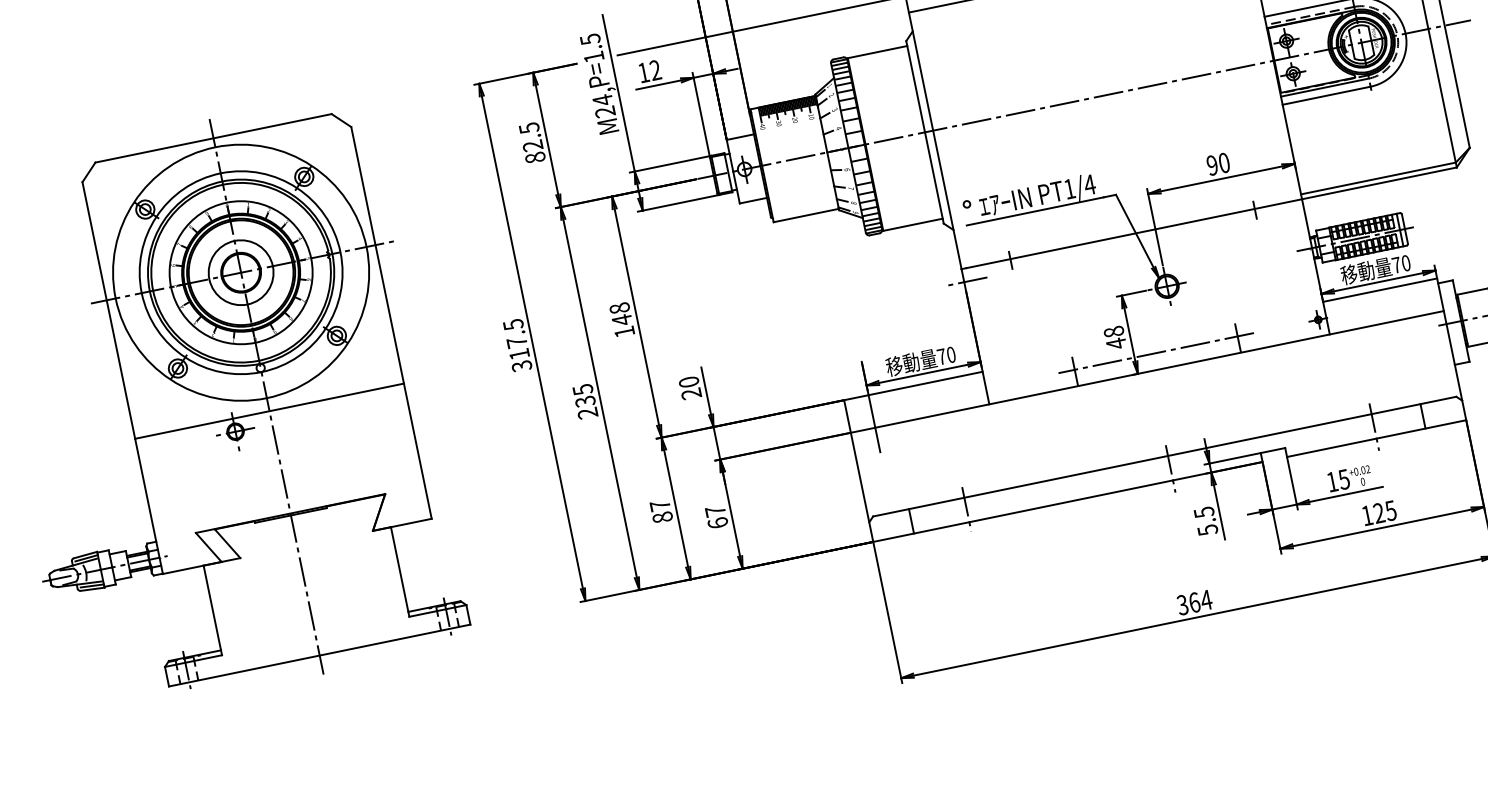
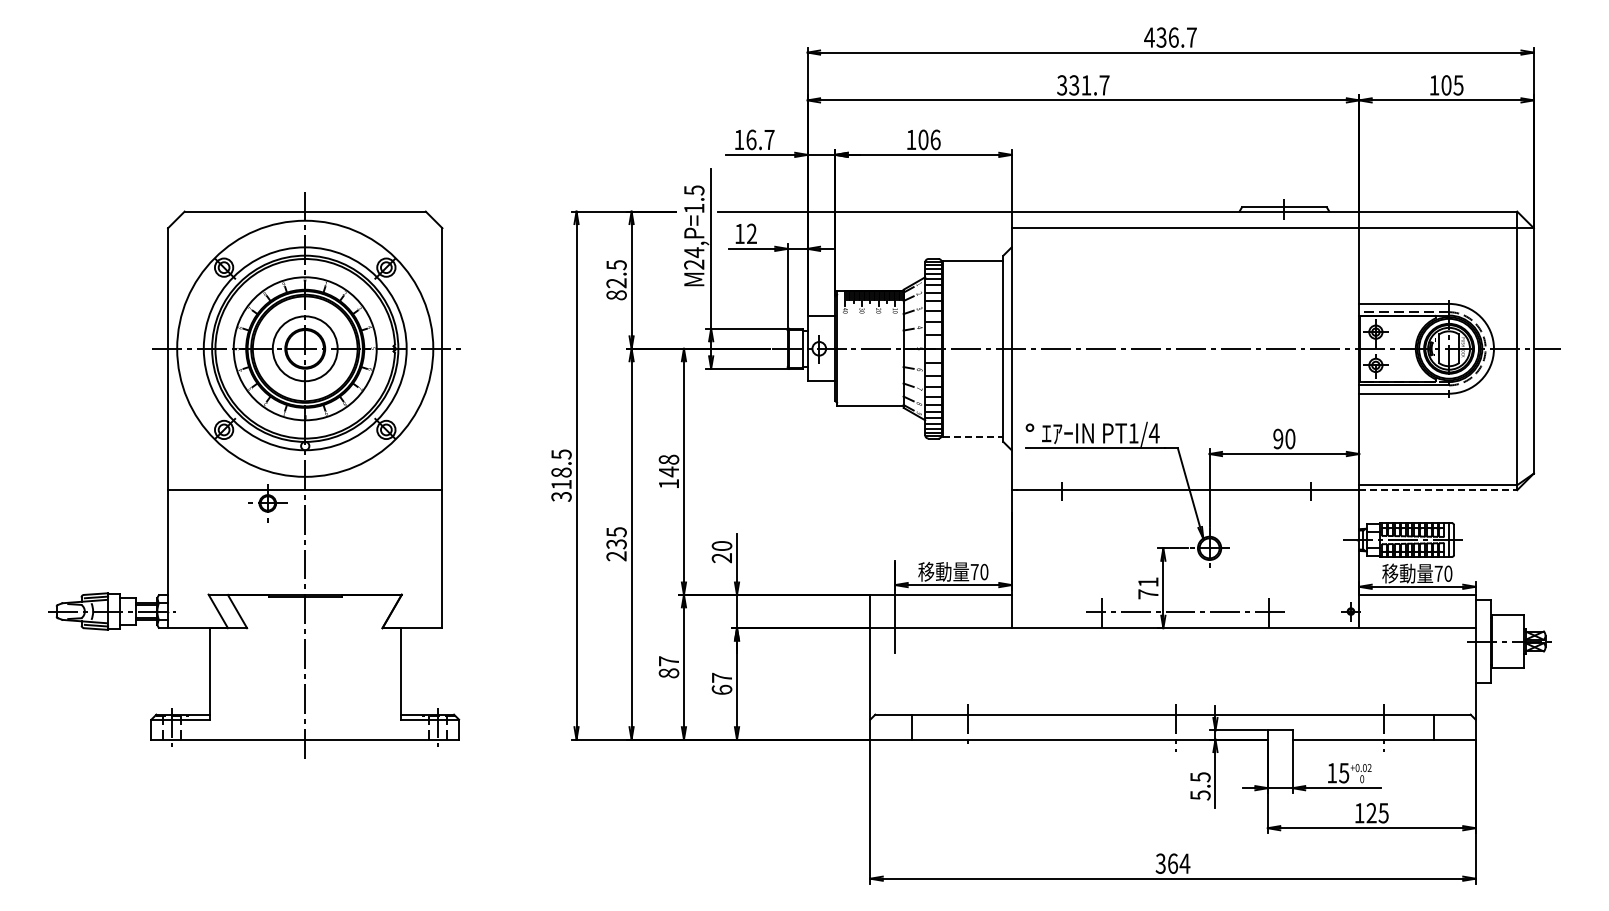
line: (1379, 183) -> (1438, 490), solid -> dashed
line: (913, 224) -> (973, 436), solid -> dashed
line: (967, 281) -> (1015, 503), removed
text: (1115, 337) -> (1148, 588), 48 -> 71
text: (517, 342) -> (561, 472), 317.5 -> 318.5

